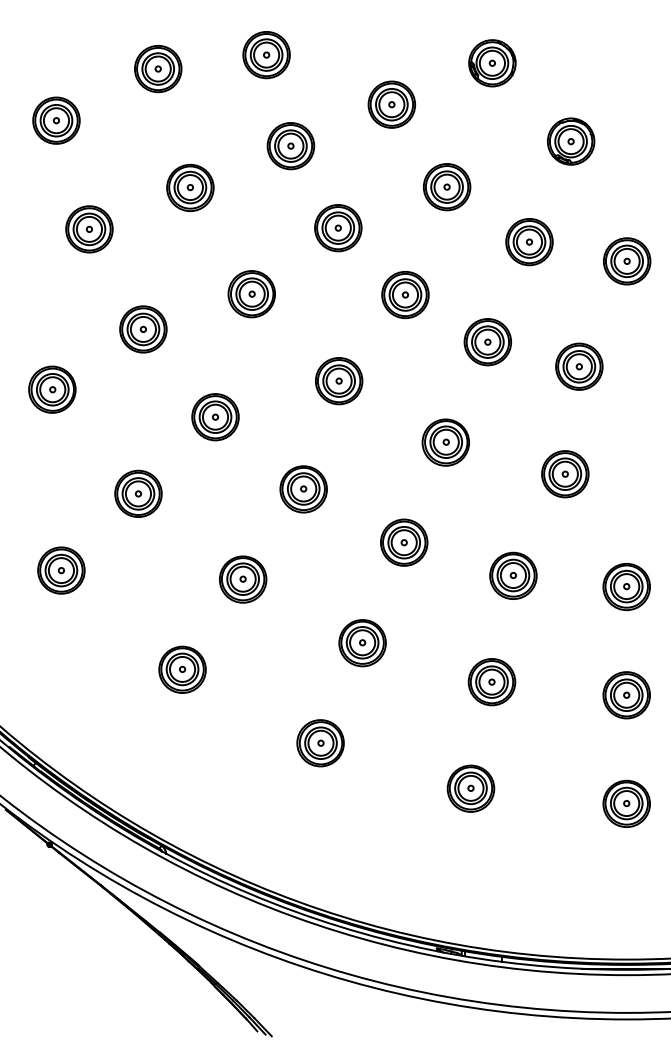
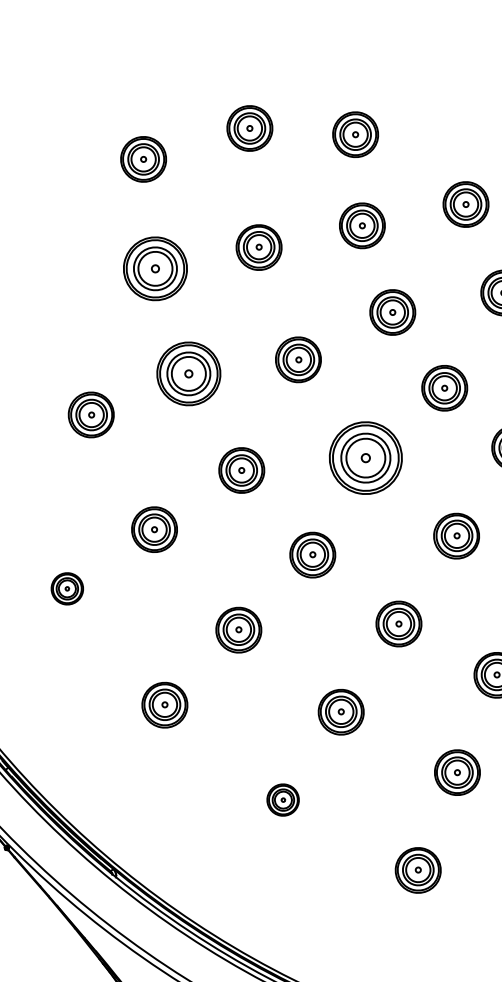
part: (89, 229) -> (155, 268), size x1.4
part: (143, 329) -> (188, 373), size x1.4
part: (339, 381) -> (366, 458), size x1.6
part: (61, 570) -> (67, 588), size x0.7
part: (320, 743) -> (283, 800), size x0.7

